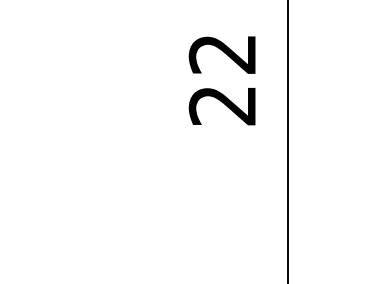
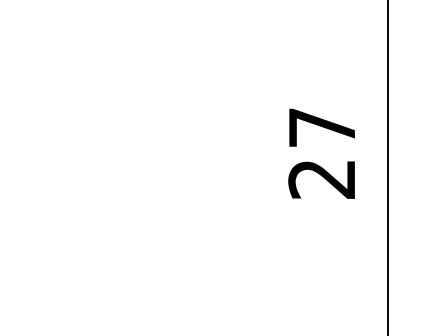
text: (222, 53) -> (321, 127), 22 -> 27

